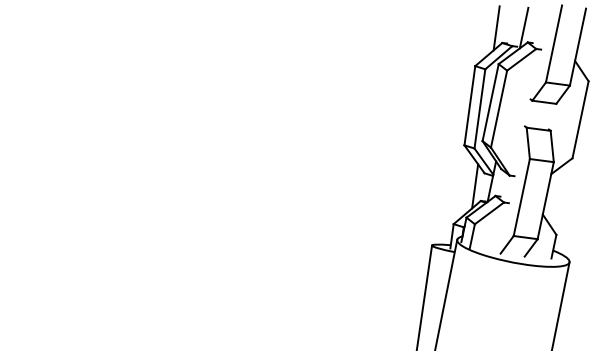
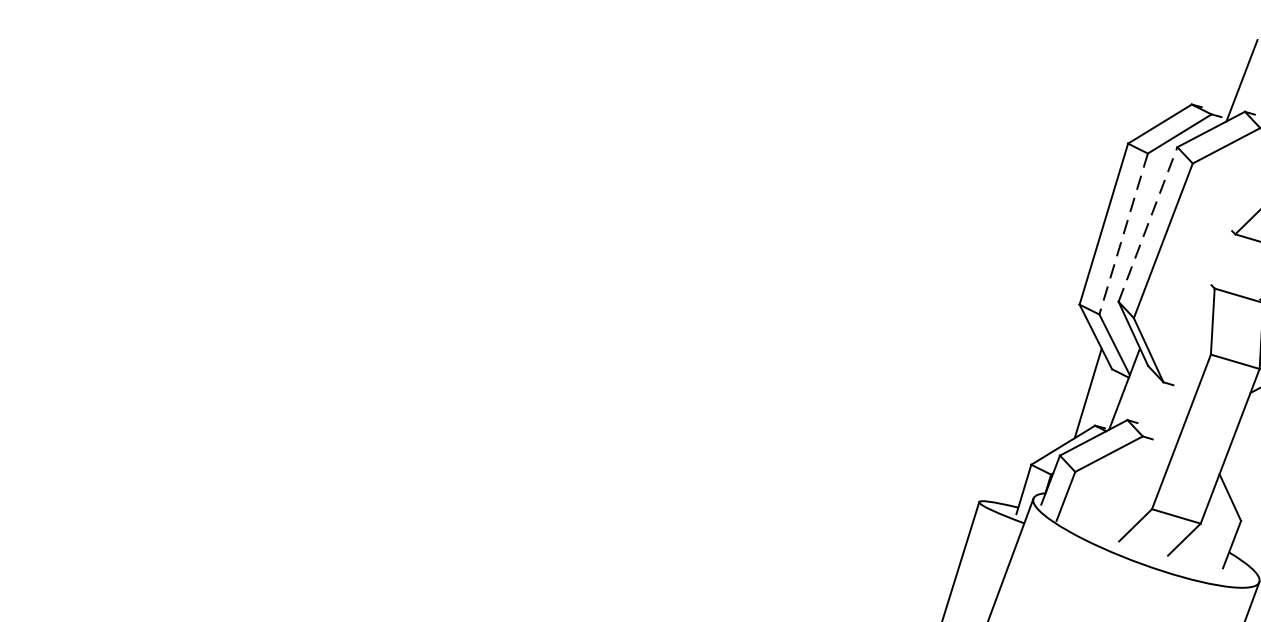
line: (496, 28) -> (1184, 72), removed
line: (490, 102) -> (1147, 224), solid -> dashed
line: (479, 108) -> (1122, 233), solid -> dashed

